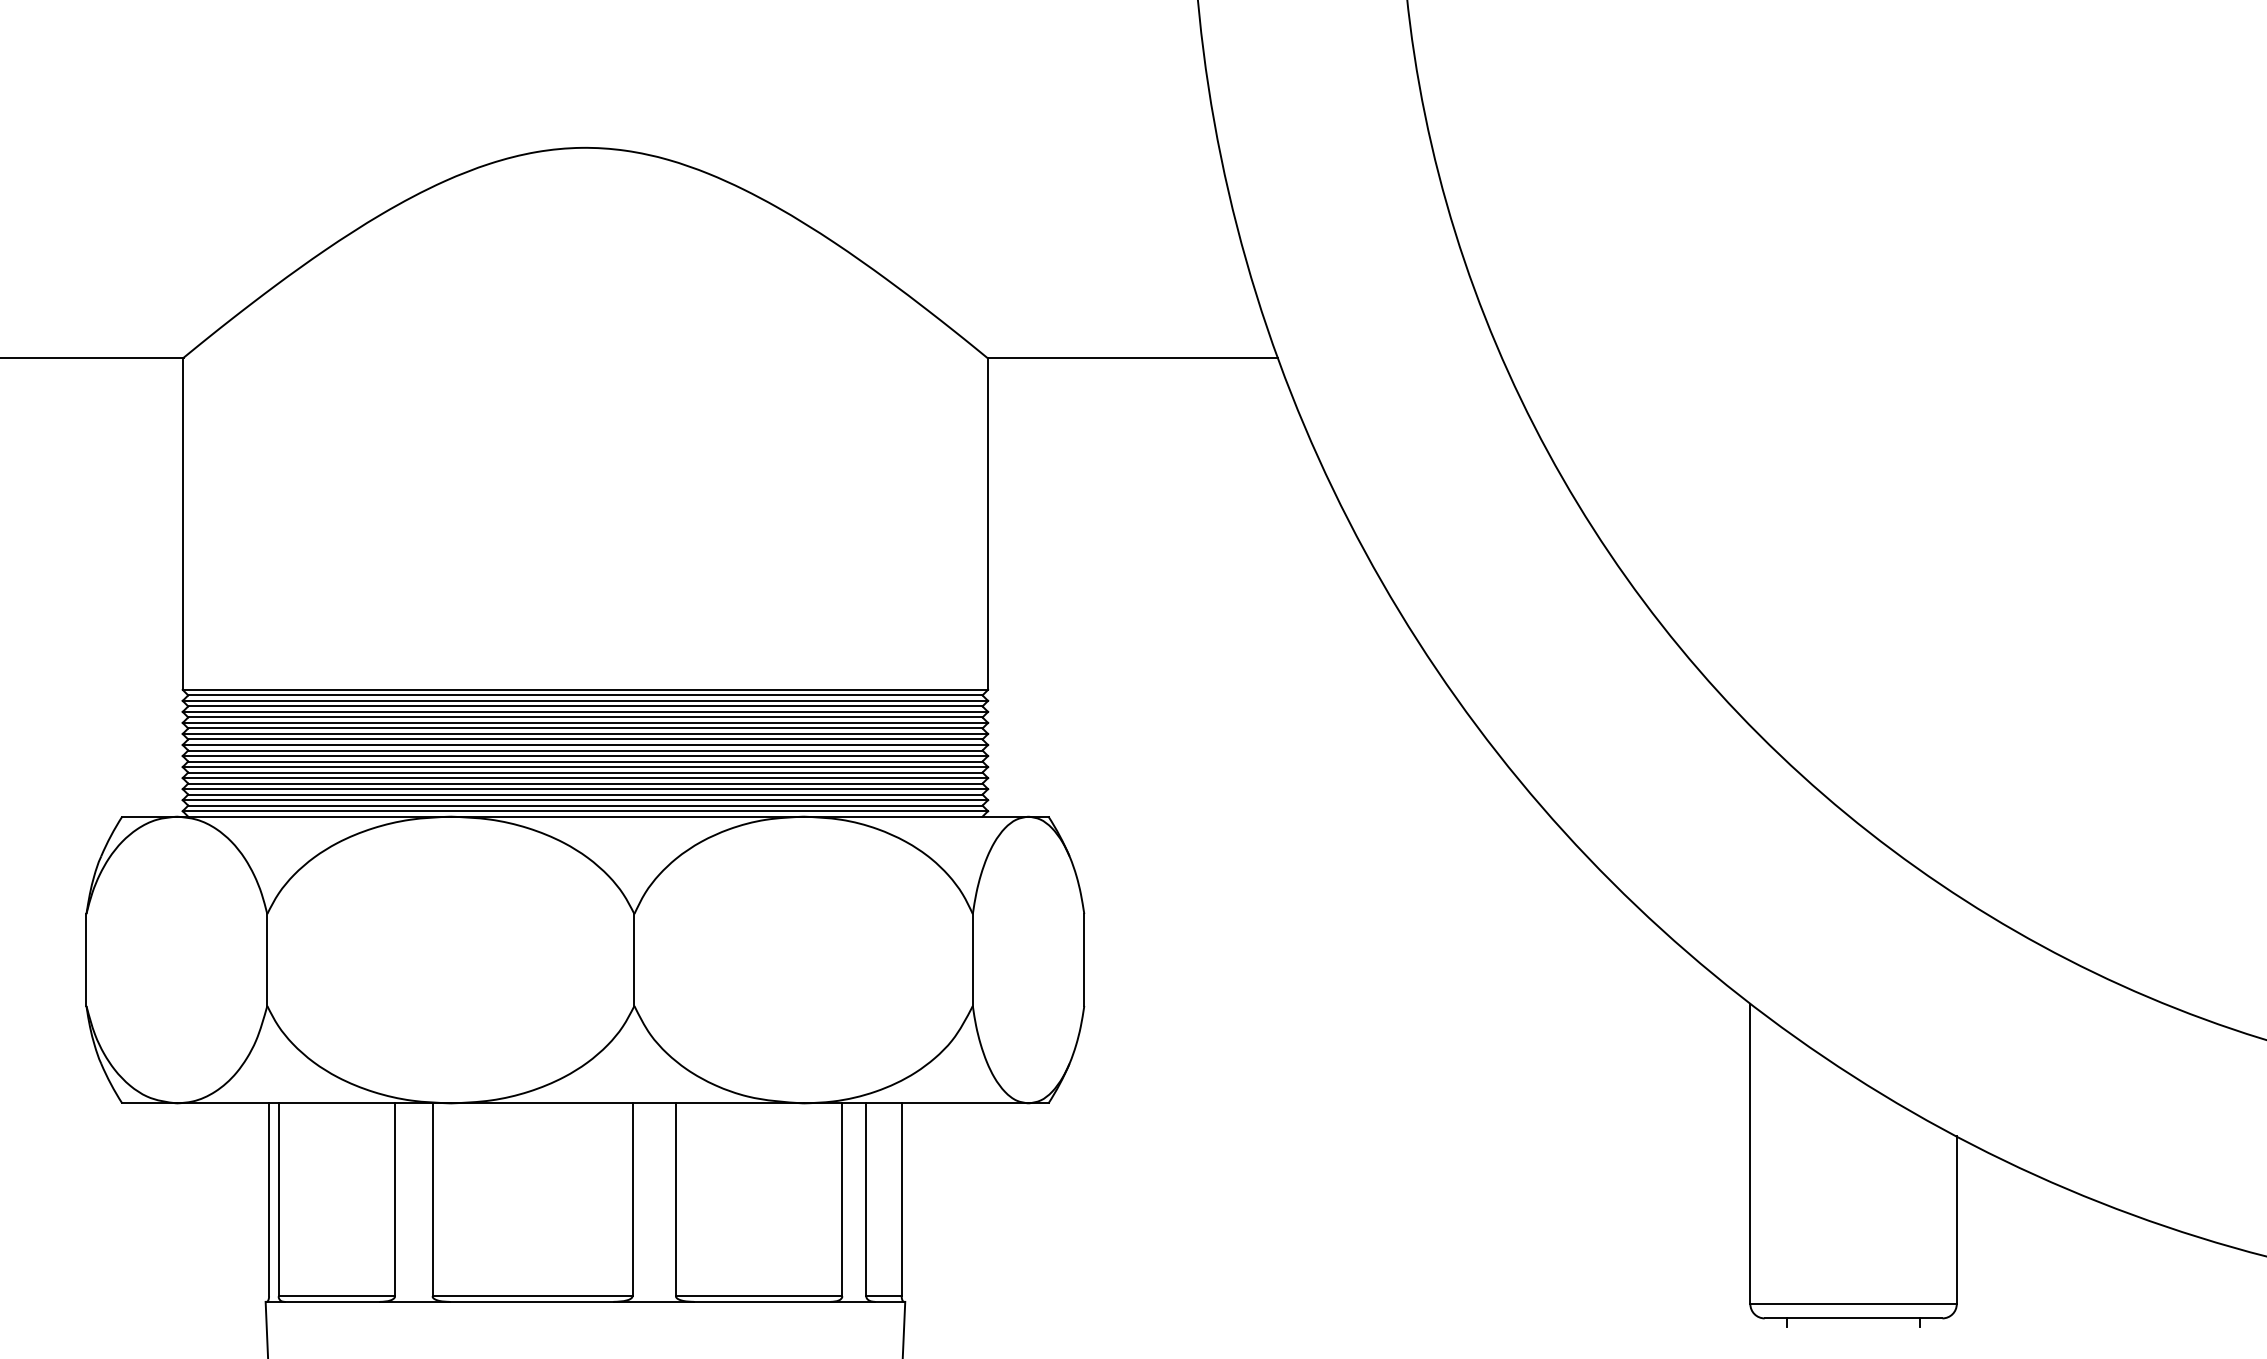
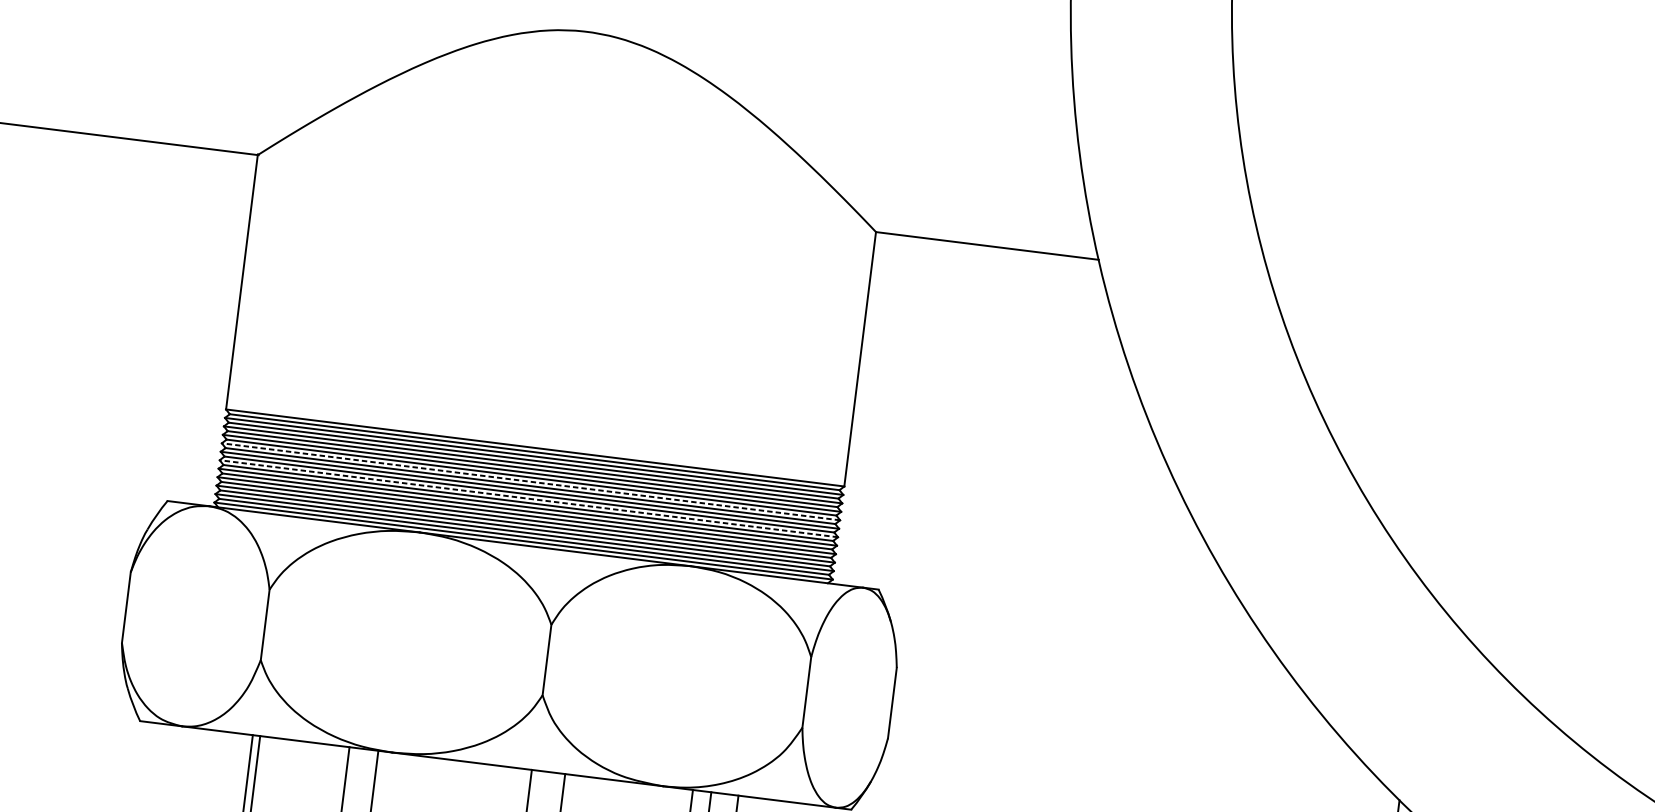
line: (585, 733) -> (531, 481), solid -> dashed
line: (585, 756) -> (528, 499), solid -> dashed

